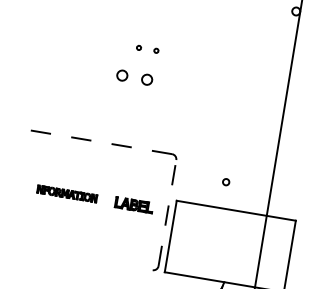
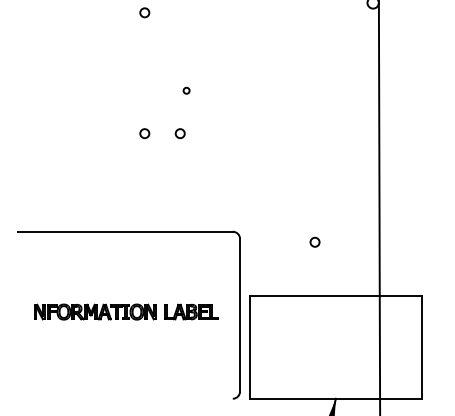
circle: (138, 47) -> (161, 90), removed
circle: (122, 75) -> (144, 133), size x0.62
circle: (146, 79) -> (179, 133), size x0.62
line: (97, 141) -> (125, 231), dashed -> solid
circle: (225, 181) -> (314, 241), moved
part: (67, 193) -> (95, 311), size x1.43
line: (167, 212) -> (240, 314), dashed -> solid

